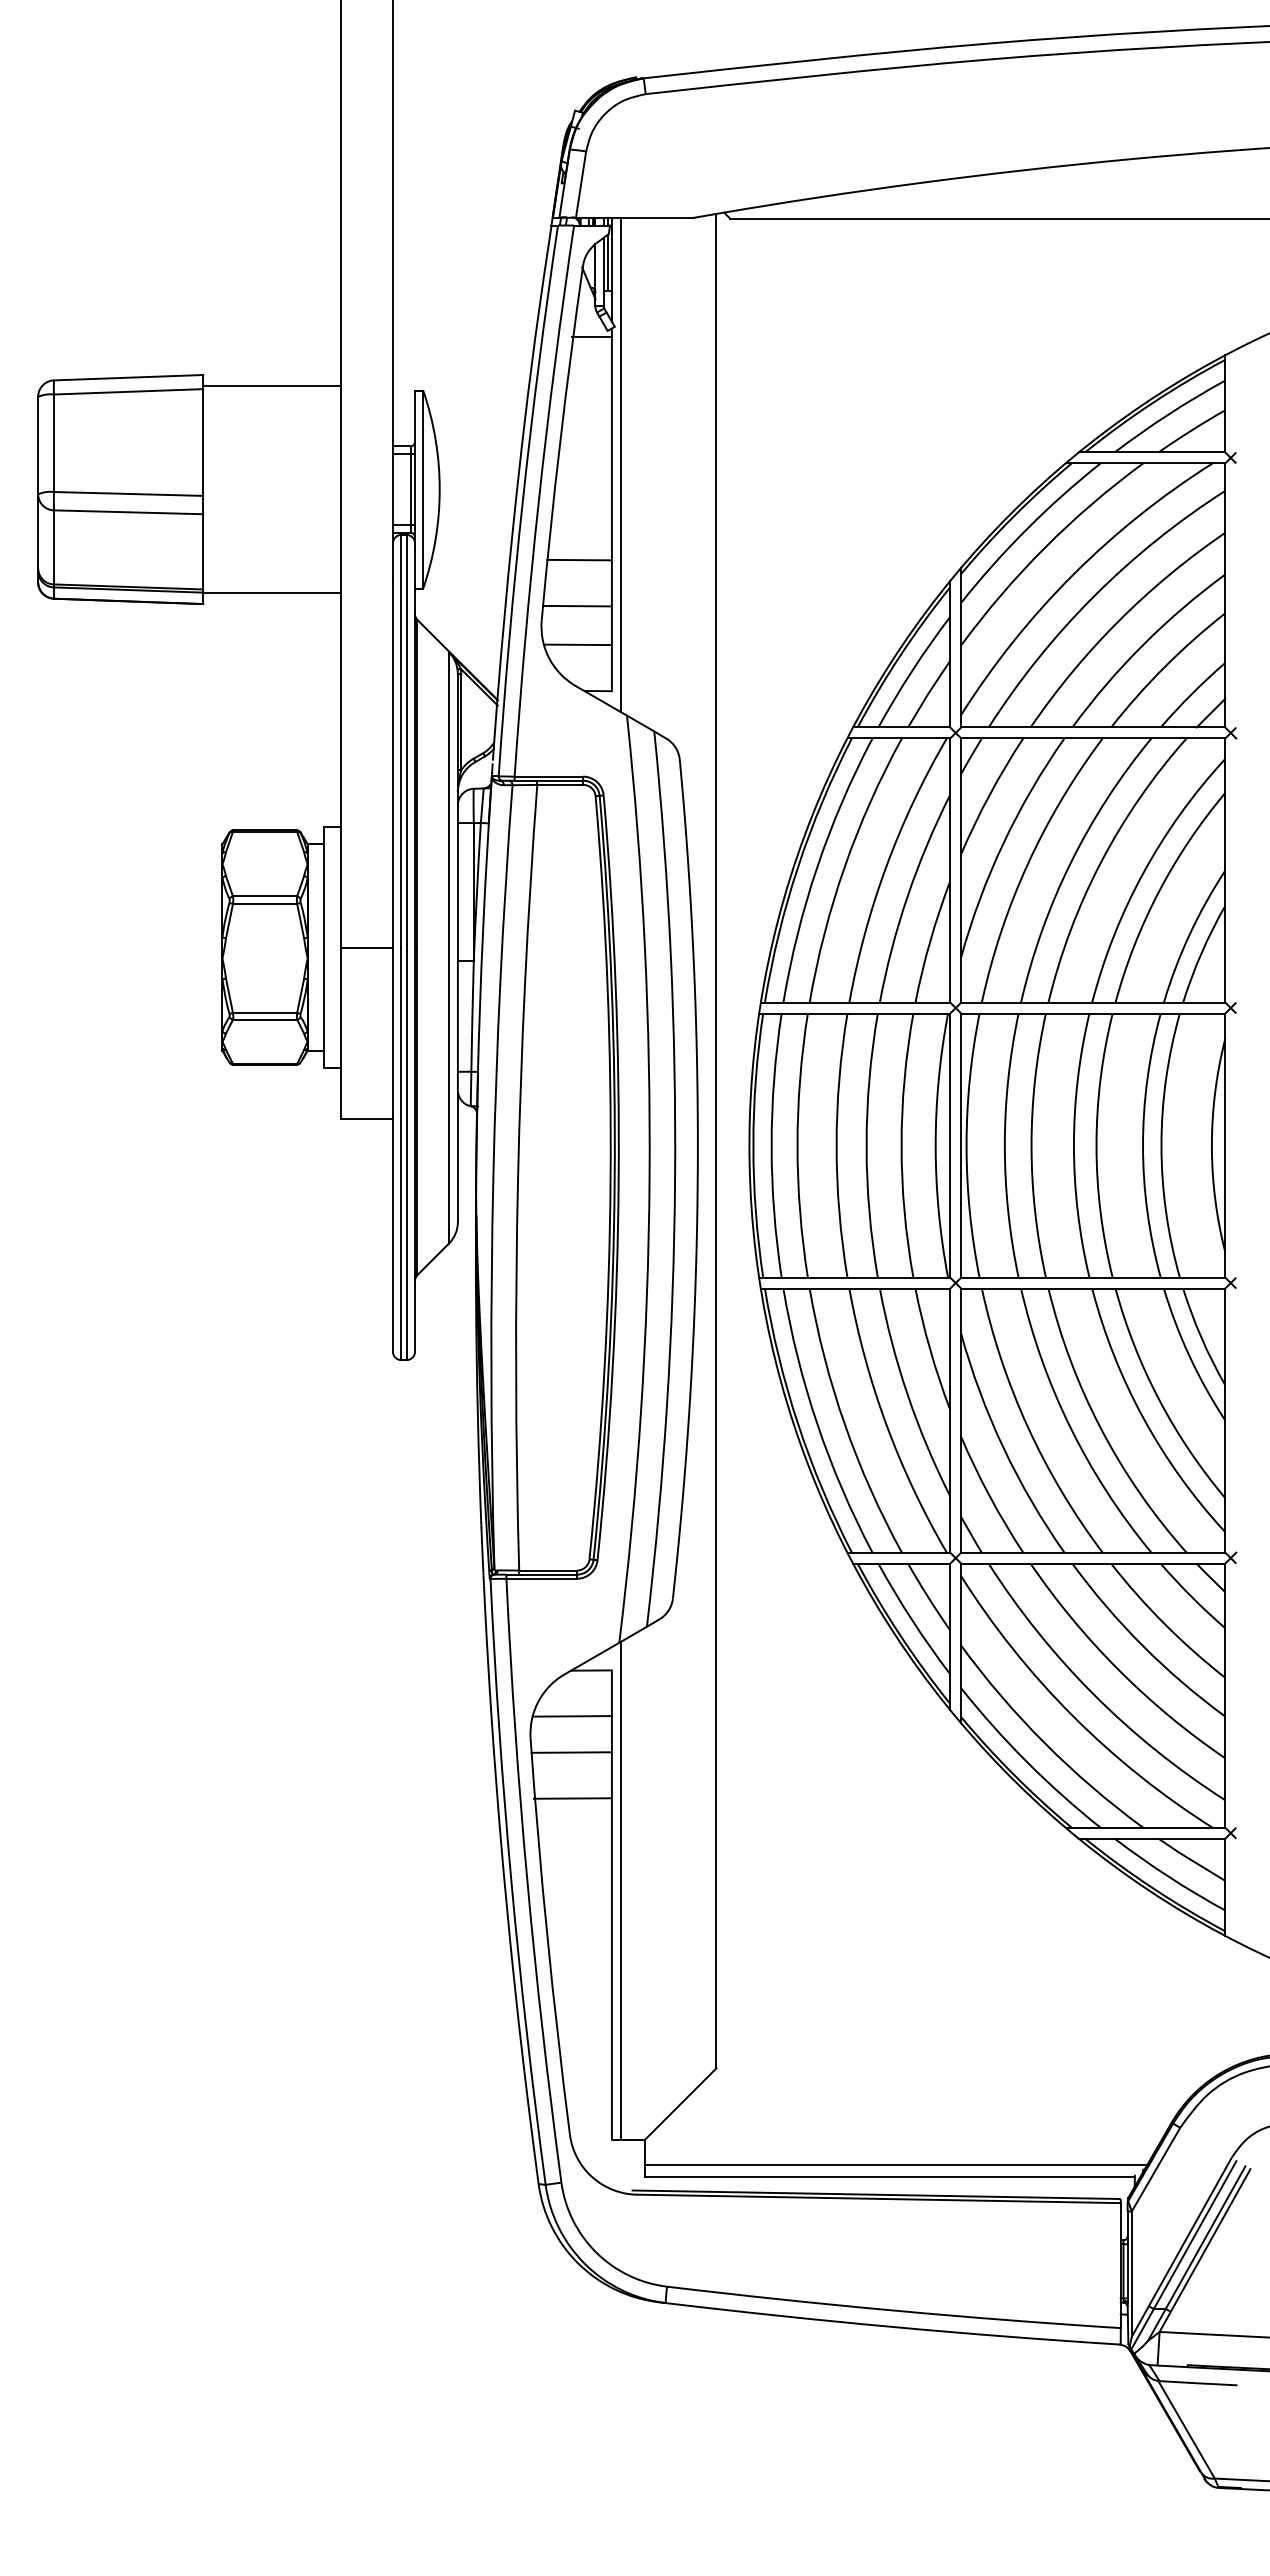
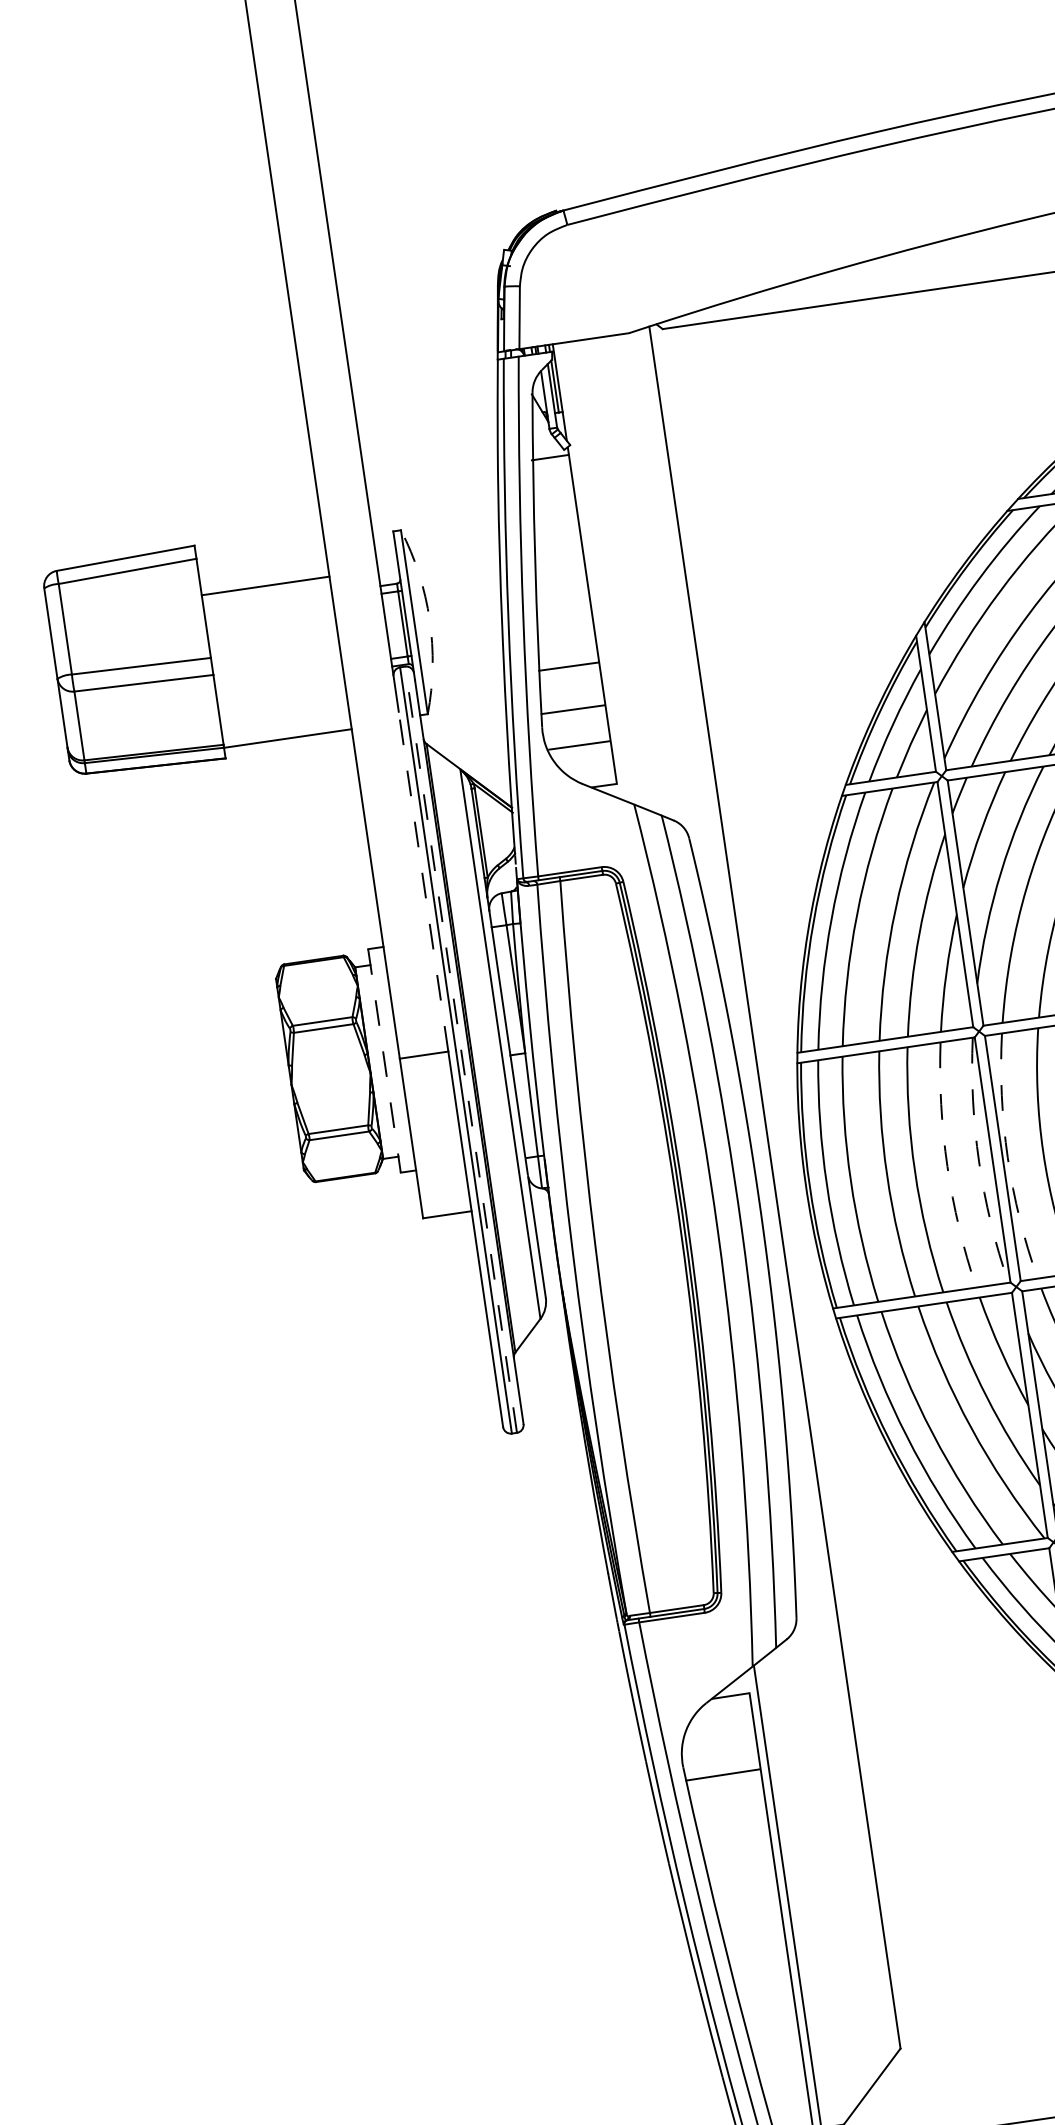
line: (271, 386) -> (265, 586), moved
line: (620, 464) -> (594, 572), removed
arc: (439, 489) -> (429, 619), solid -> dashed
line: (392, 764) -> (423, 881), solid -> dashed
line: (406, 947) -> (460, 1049), solid -> dashed
line: (324, 948) -> (384, 1061), solid -> dashed
arc: (901, 1145) -> (947, 1166), solid -> dashed
arc: (935, 1145) -> (978, 1161), solid -> dashed
arc: (966, 1145) -> (1007, 1157), solid -> dashed
line: (571, 1716) -> (718, 1741), removed
line: (572, 1798) -> (730, 1817), removed

